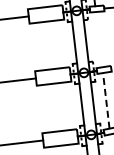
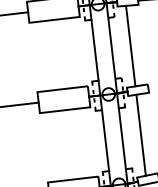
line: (98, 39) -> (129, 45), added
line: (106, 100) -> (141, 134), dashed -> solid

